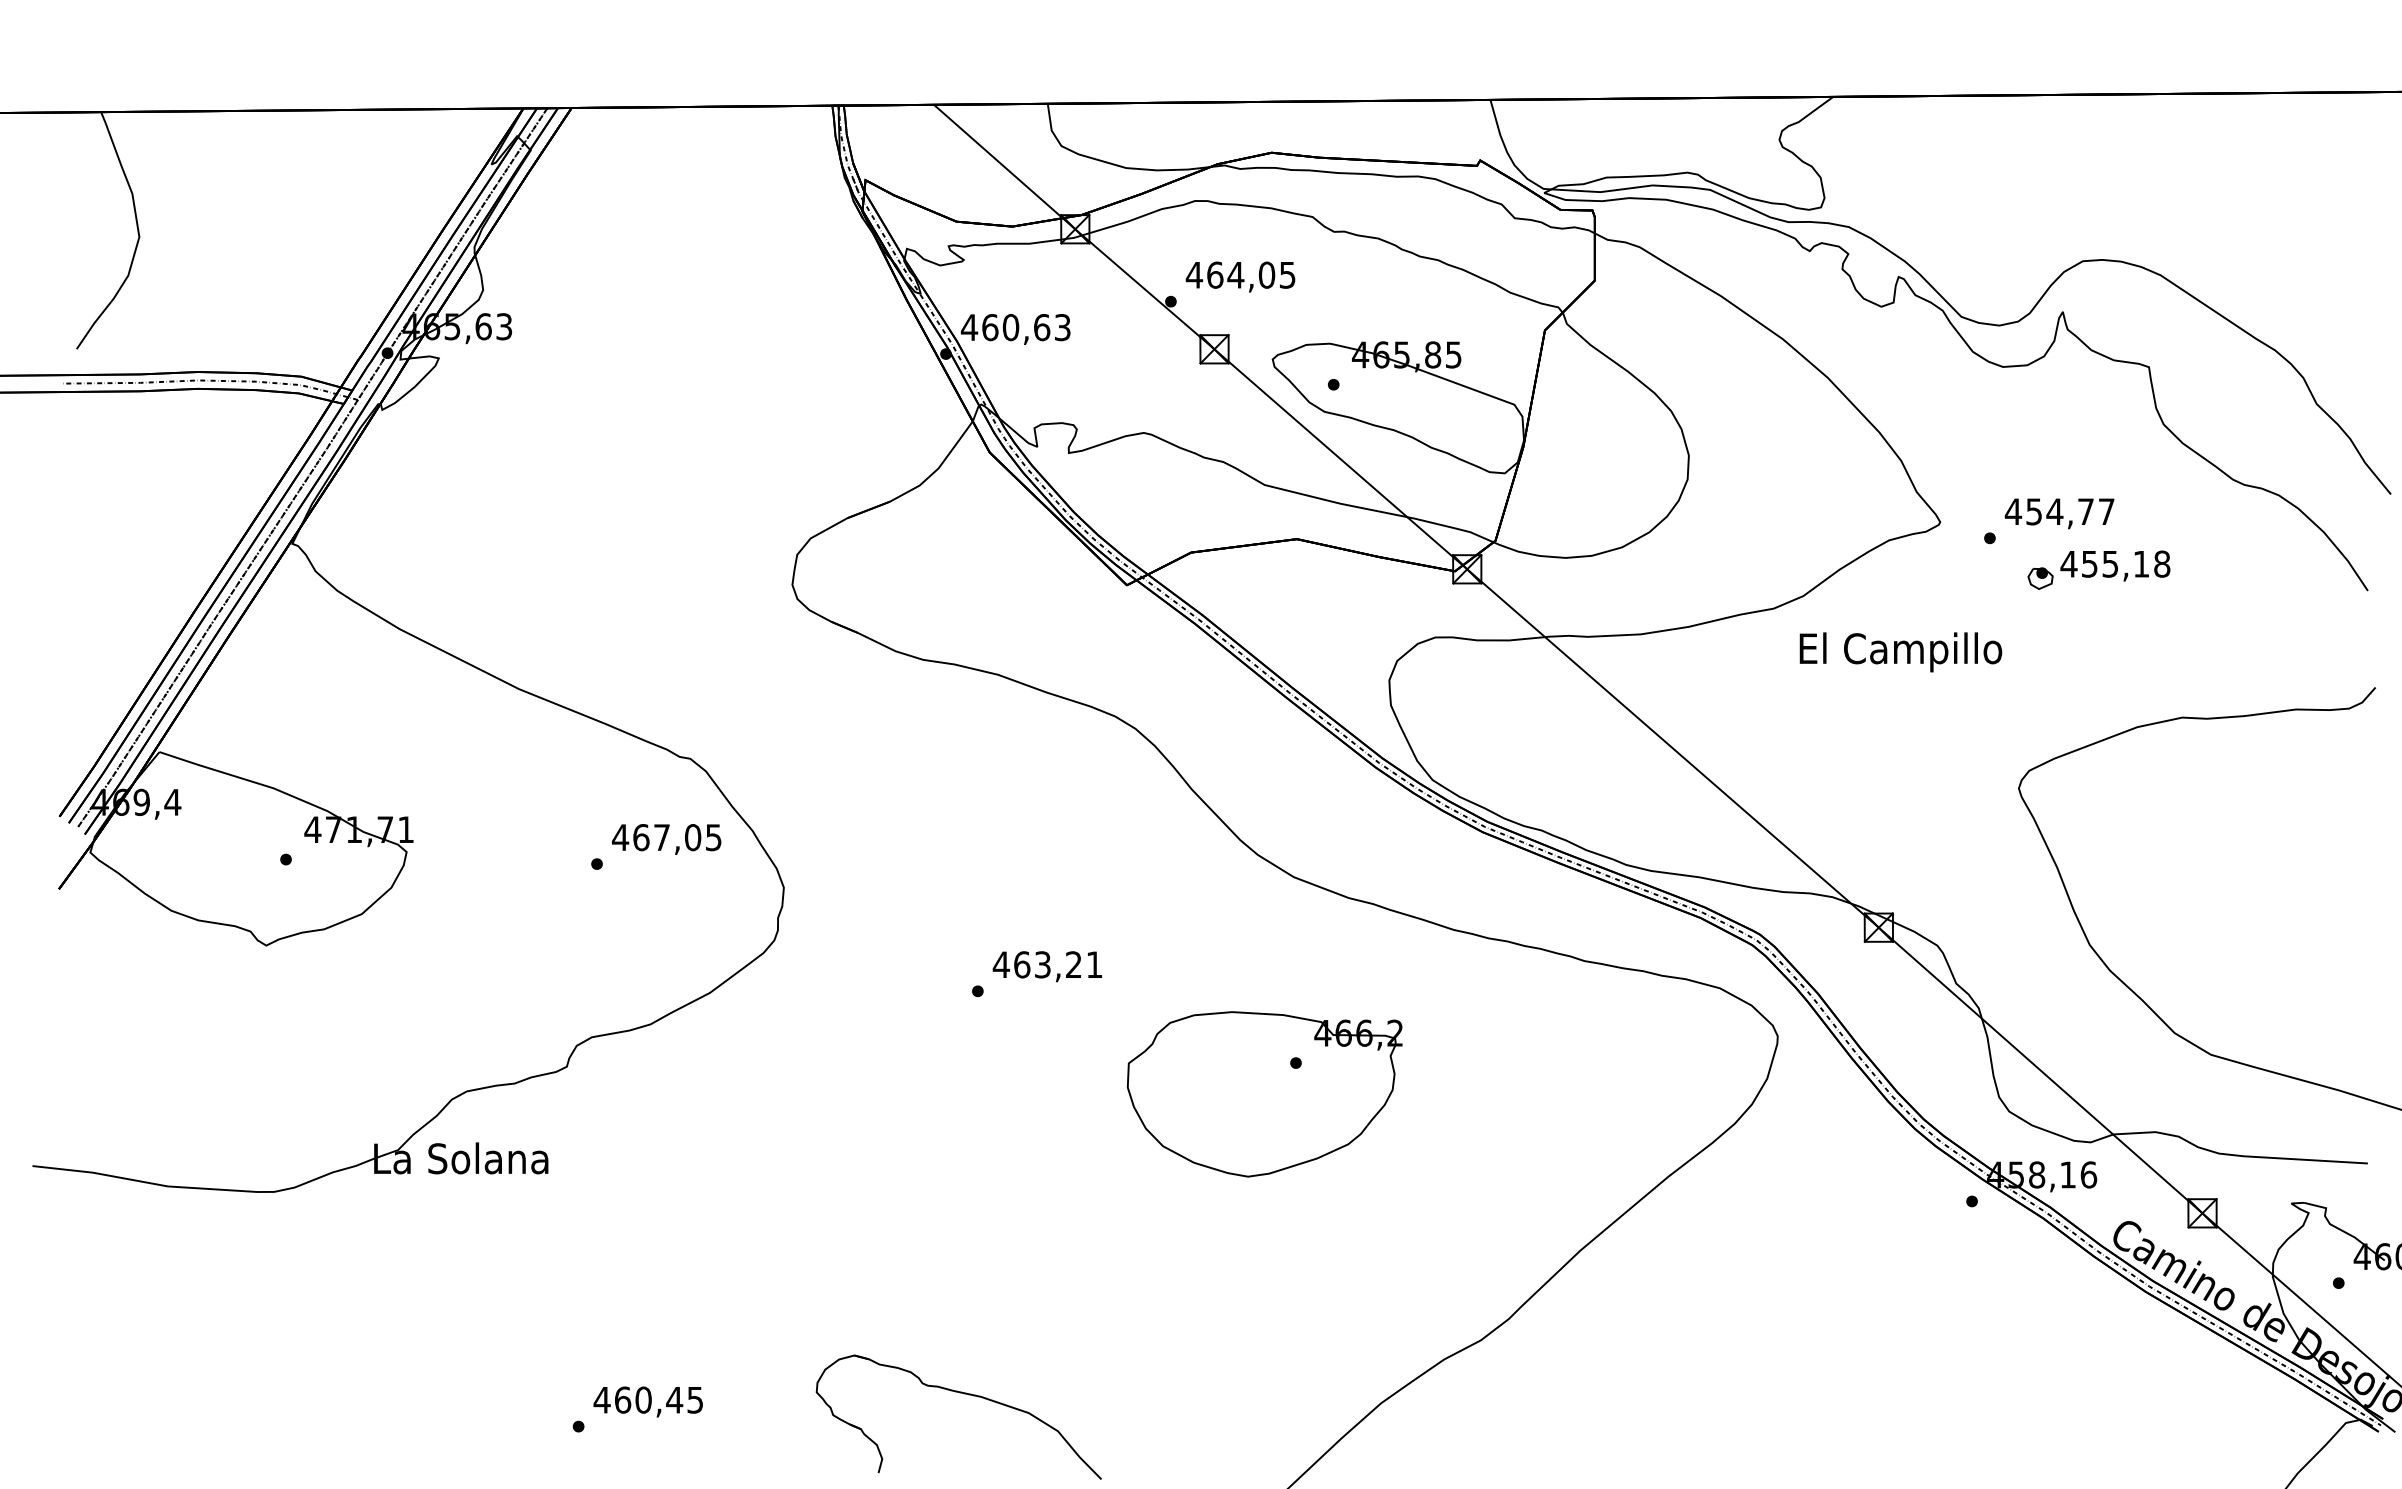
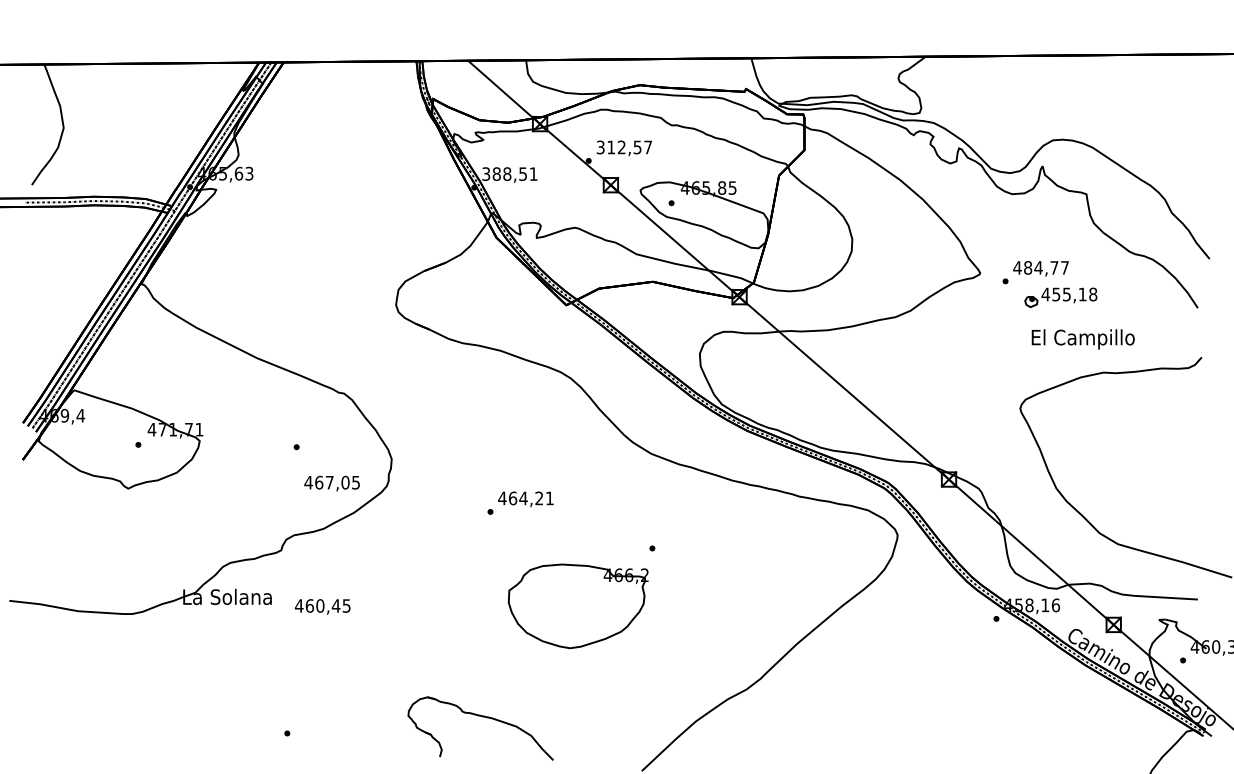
text: (1239, 275) -> (623, 147), 464,05 -> 312,57
text: (1015, 328) -> (509, 174), 460,63 -> 388,51
text: (2035, 511) -> (1028, 267), 454,77 -> 484,77
text: (1899, 652) -> (1082, 339), moved
text: (665, 839) -> (331, 483), moved
text: (1042, 964) -> (523, 498), 463,21 -> 464,21
part: (1262, 1094) -> (577, 606), moved
text: (647, 1401) -> (322, 606), moved

